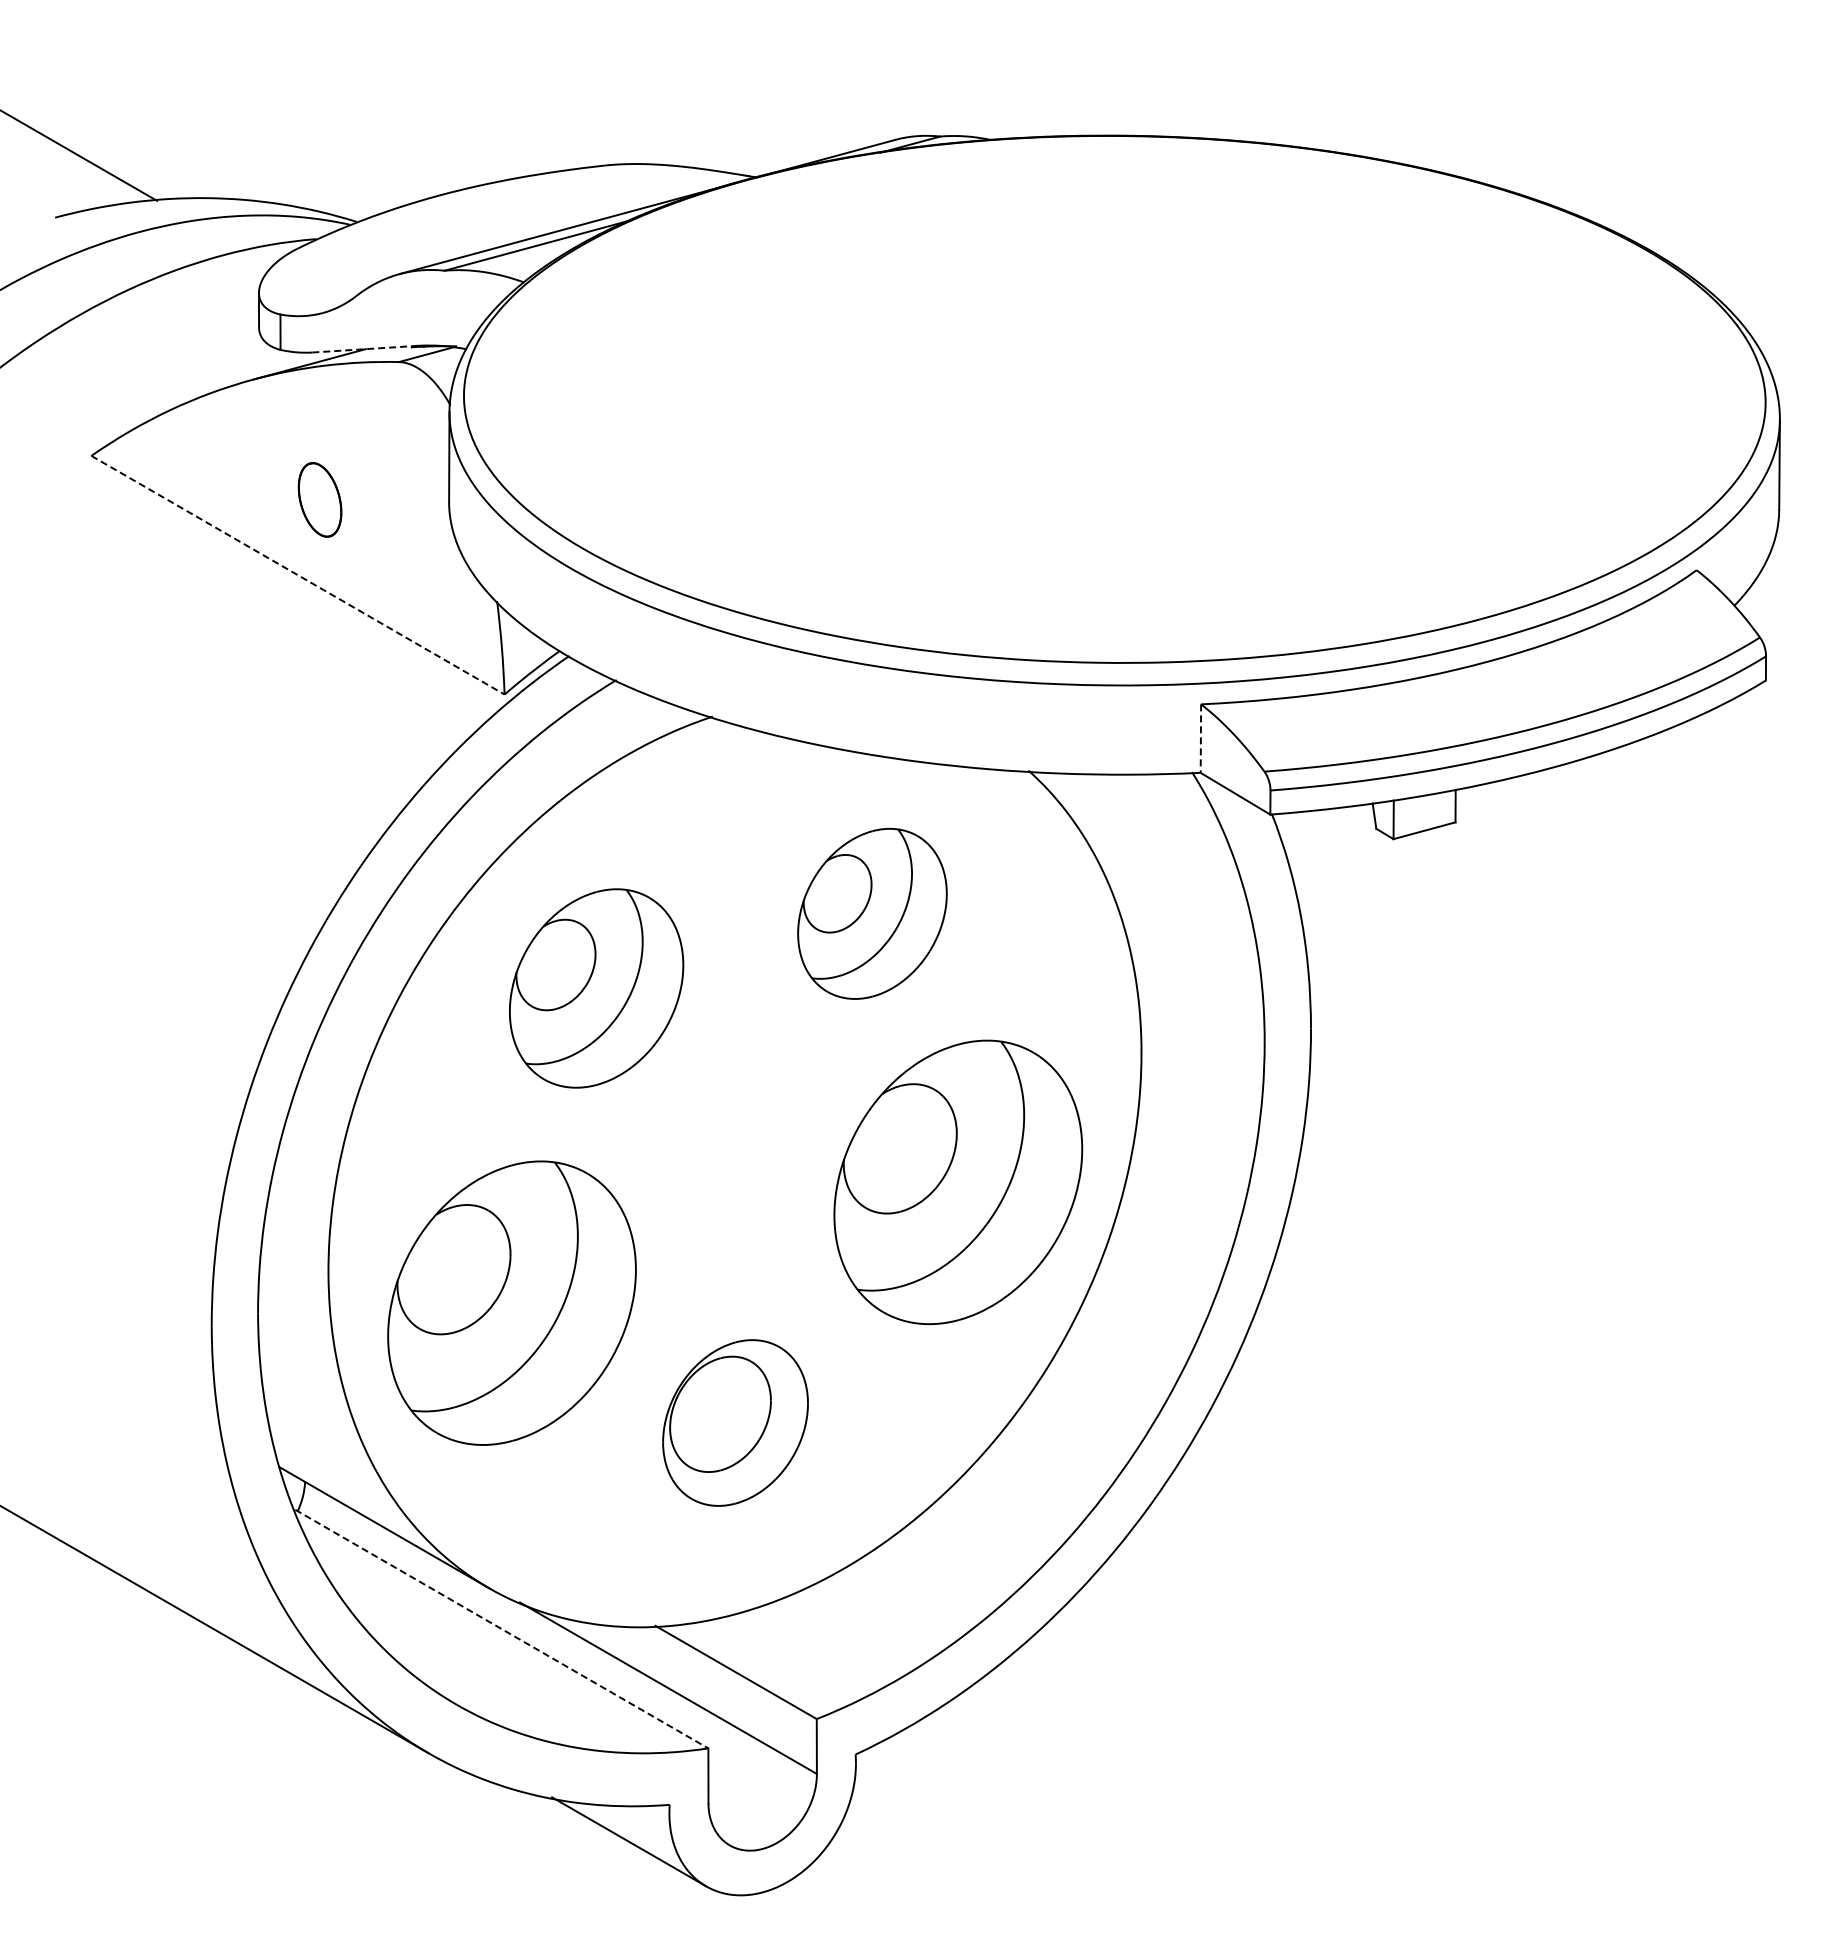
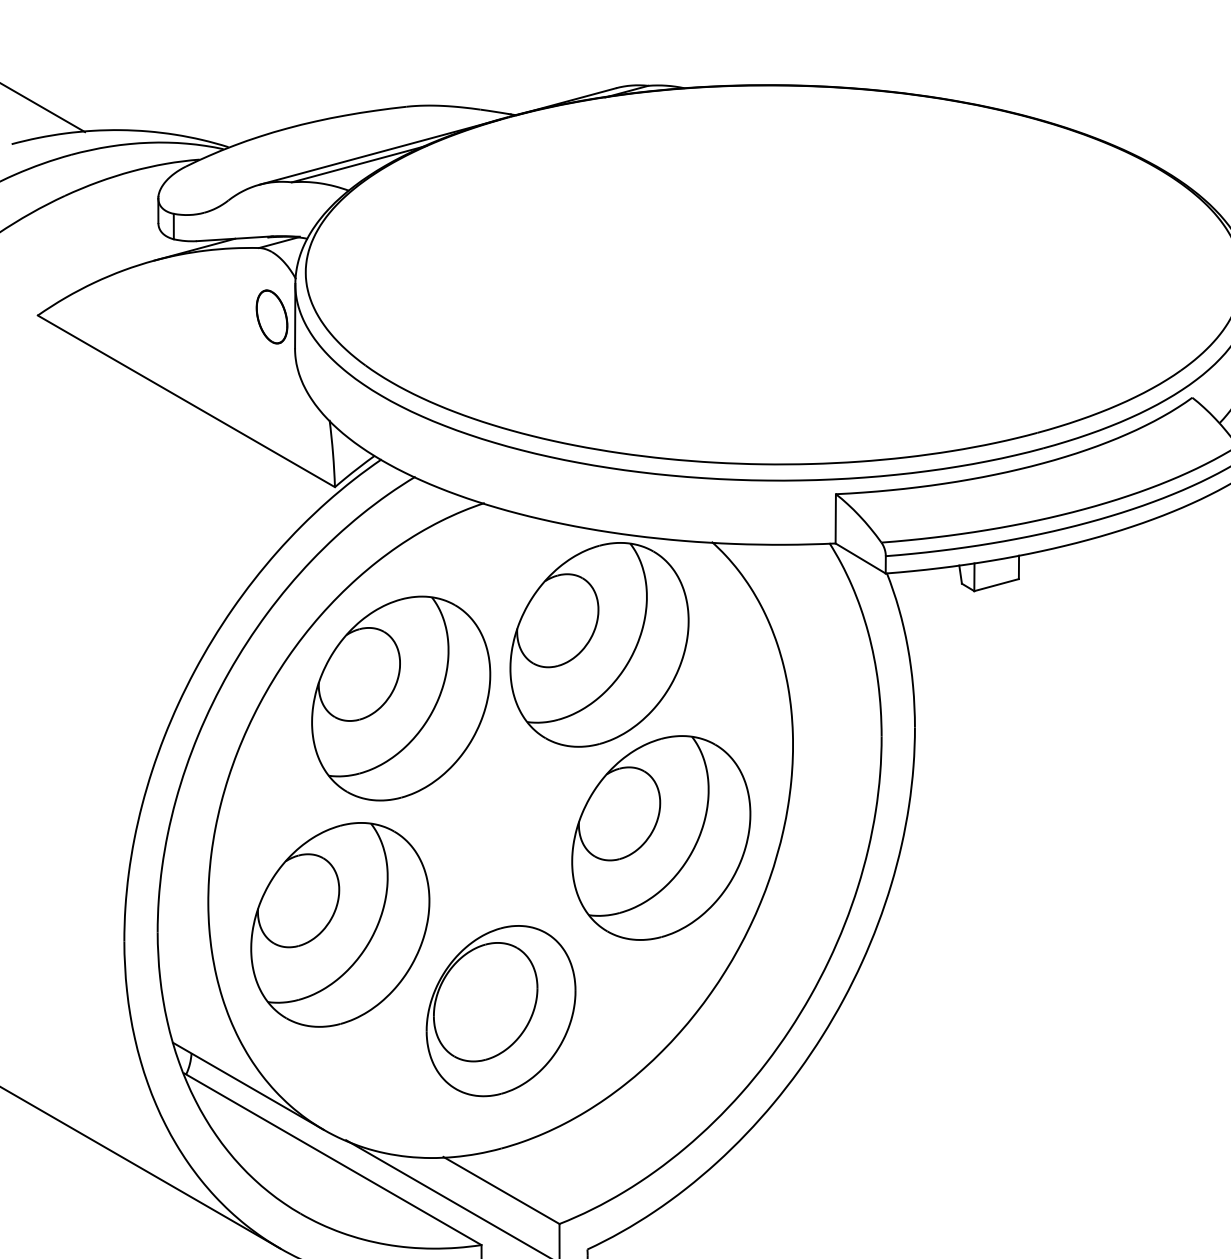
line: (365, 349) -> (234, 239), dashed -> solid
part: (319, 499) -> (271, 316), moved
line: (298, 575) -> (186, 401), dashed -> solid
line: (1200, 739) -> (835, 519), dashed -> solid
part: (872, 913) -> (599, 644), size x1.67
part: (596, 988) -> (401, 698), size x1.43
part: (735, 1422) -> (501, 1010), size x1.43
line: (501, 1629) -> (332, 1159), dashed -> solid

